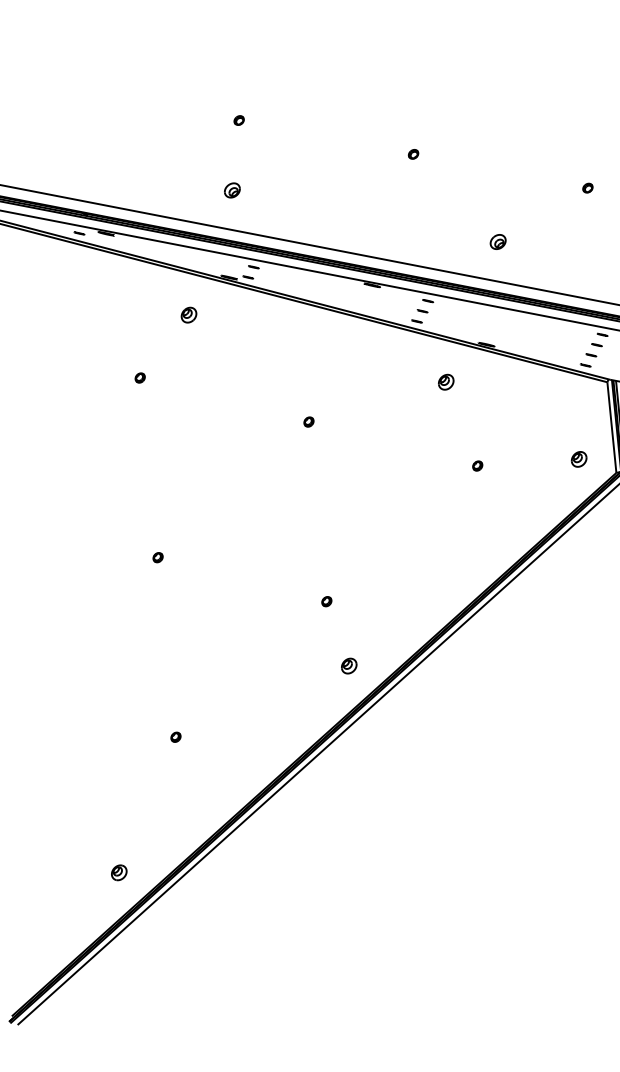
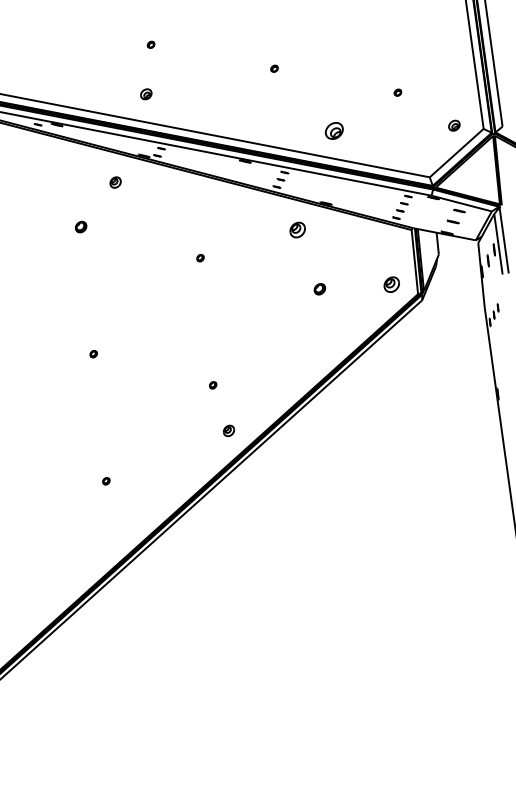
part: (498, 241) -> (334, 130), size x1.6
part: (139, 377) -> (80, 226), size x1.6
part: (446, 381) -> (297, 229), size x1.4
part: (578, 459) -> (391, 284), size x1.4
part: (477, 466) -> (319, 289), size x1.6
part: (119, 873) -> (66, 577), removed

